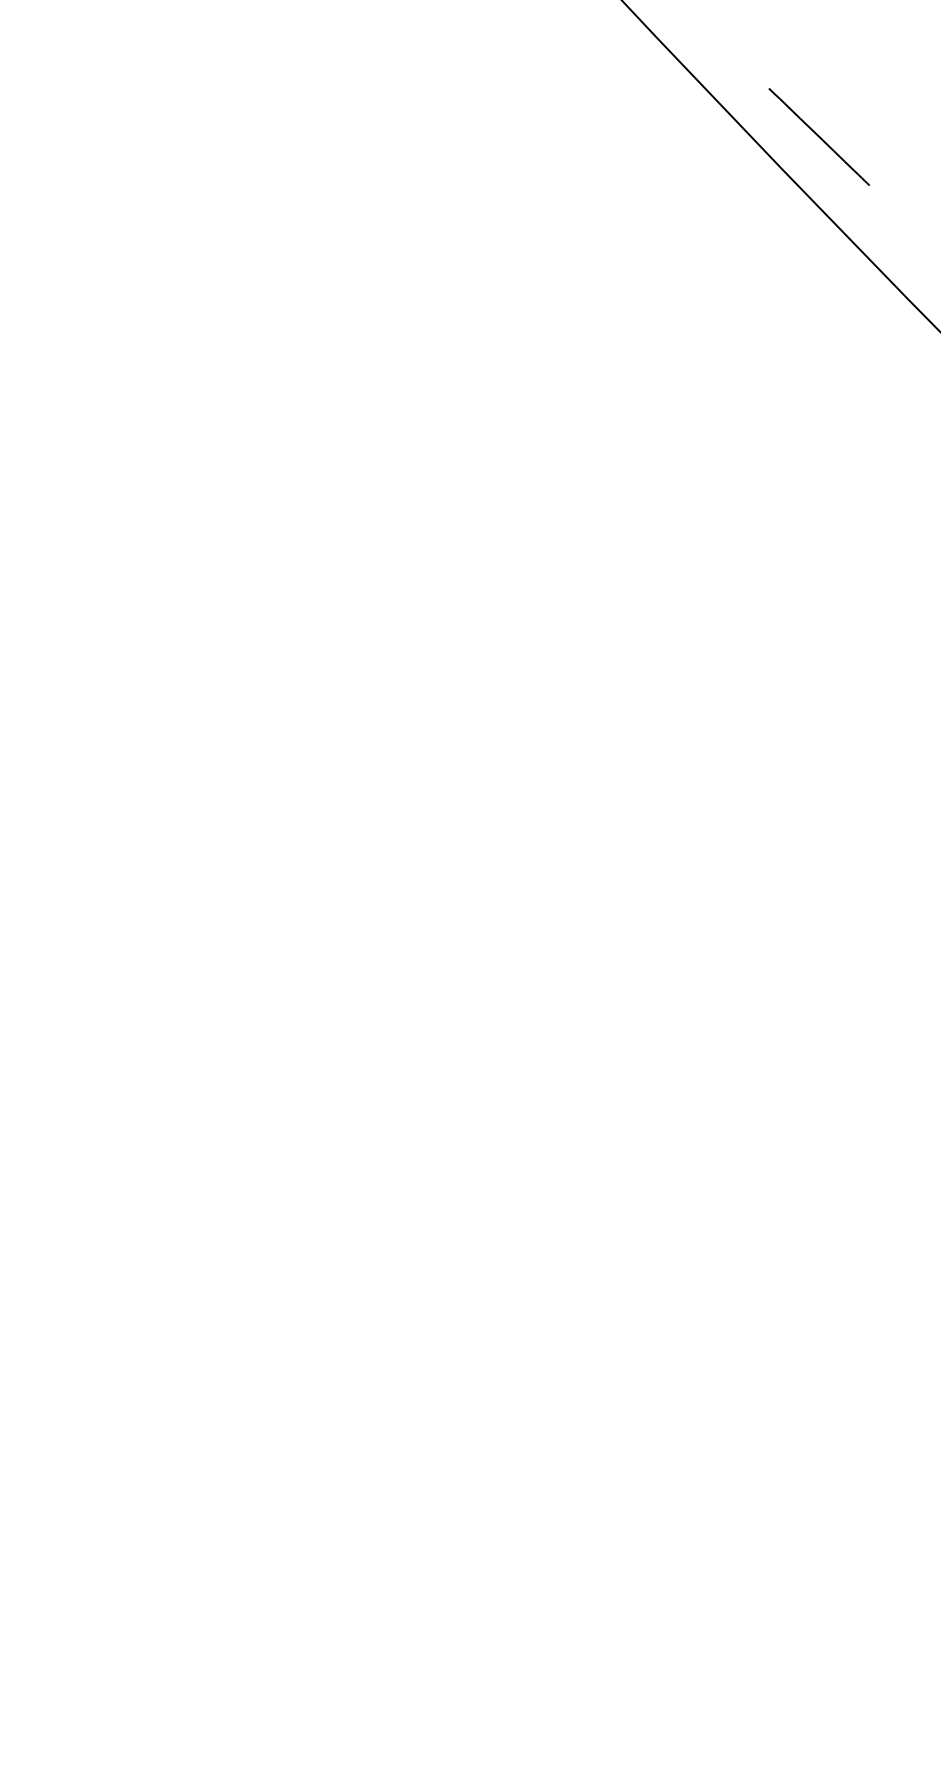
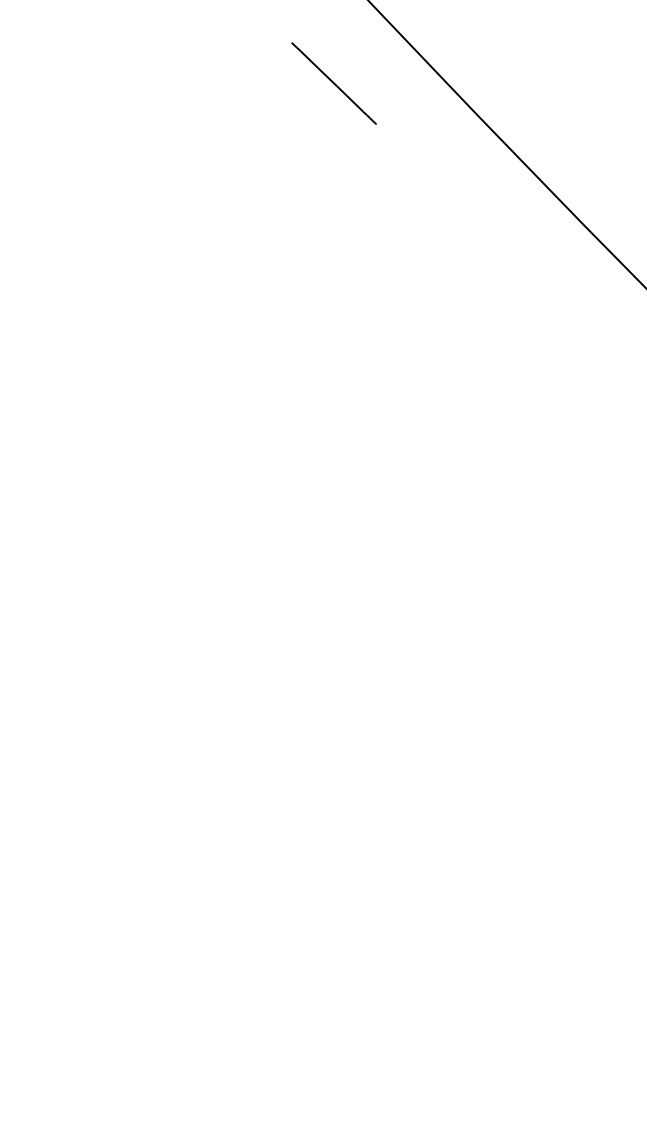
line: (818, 136) -> (333, 83), moved

